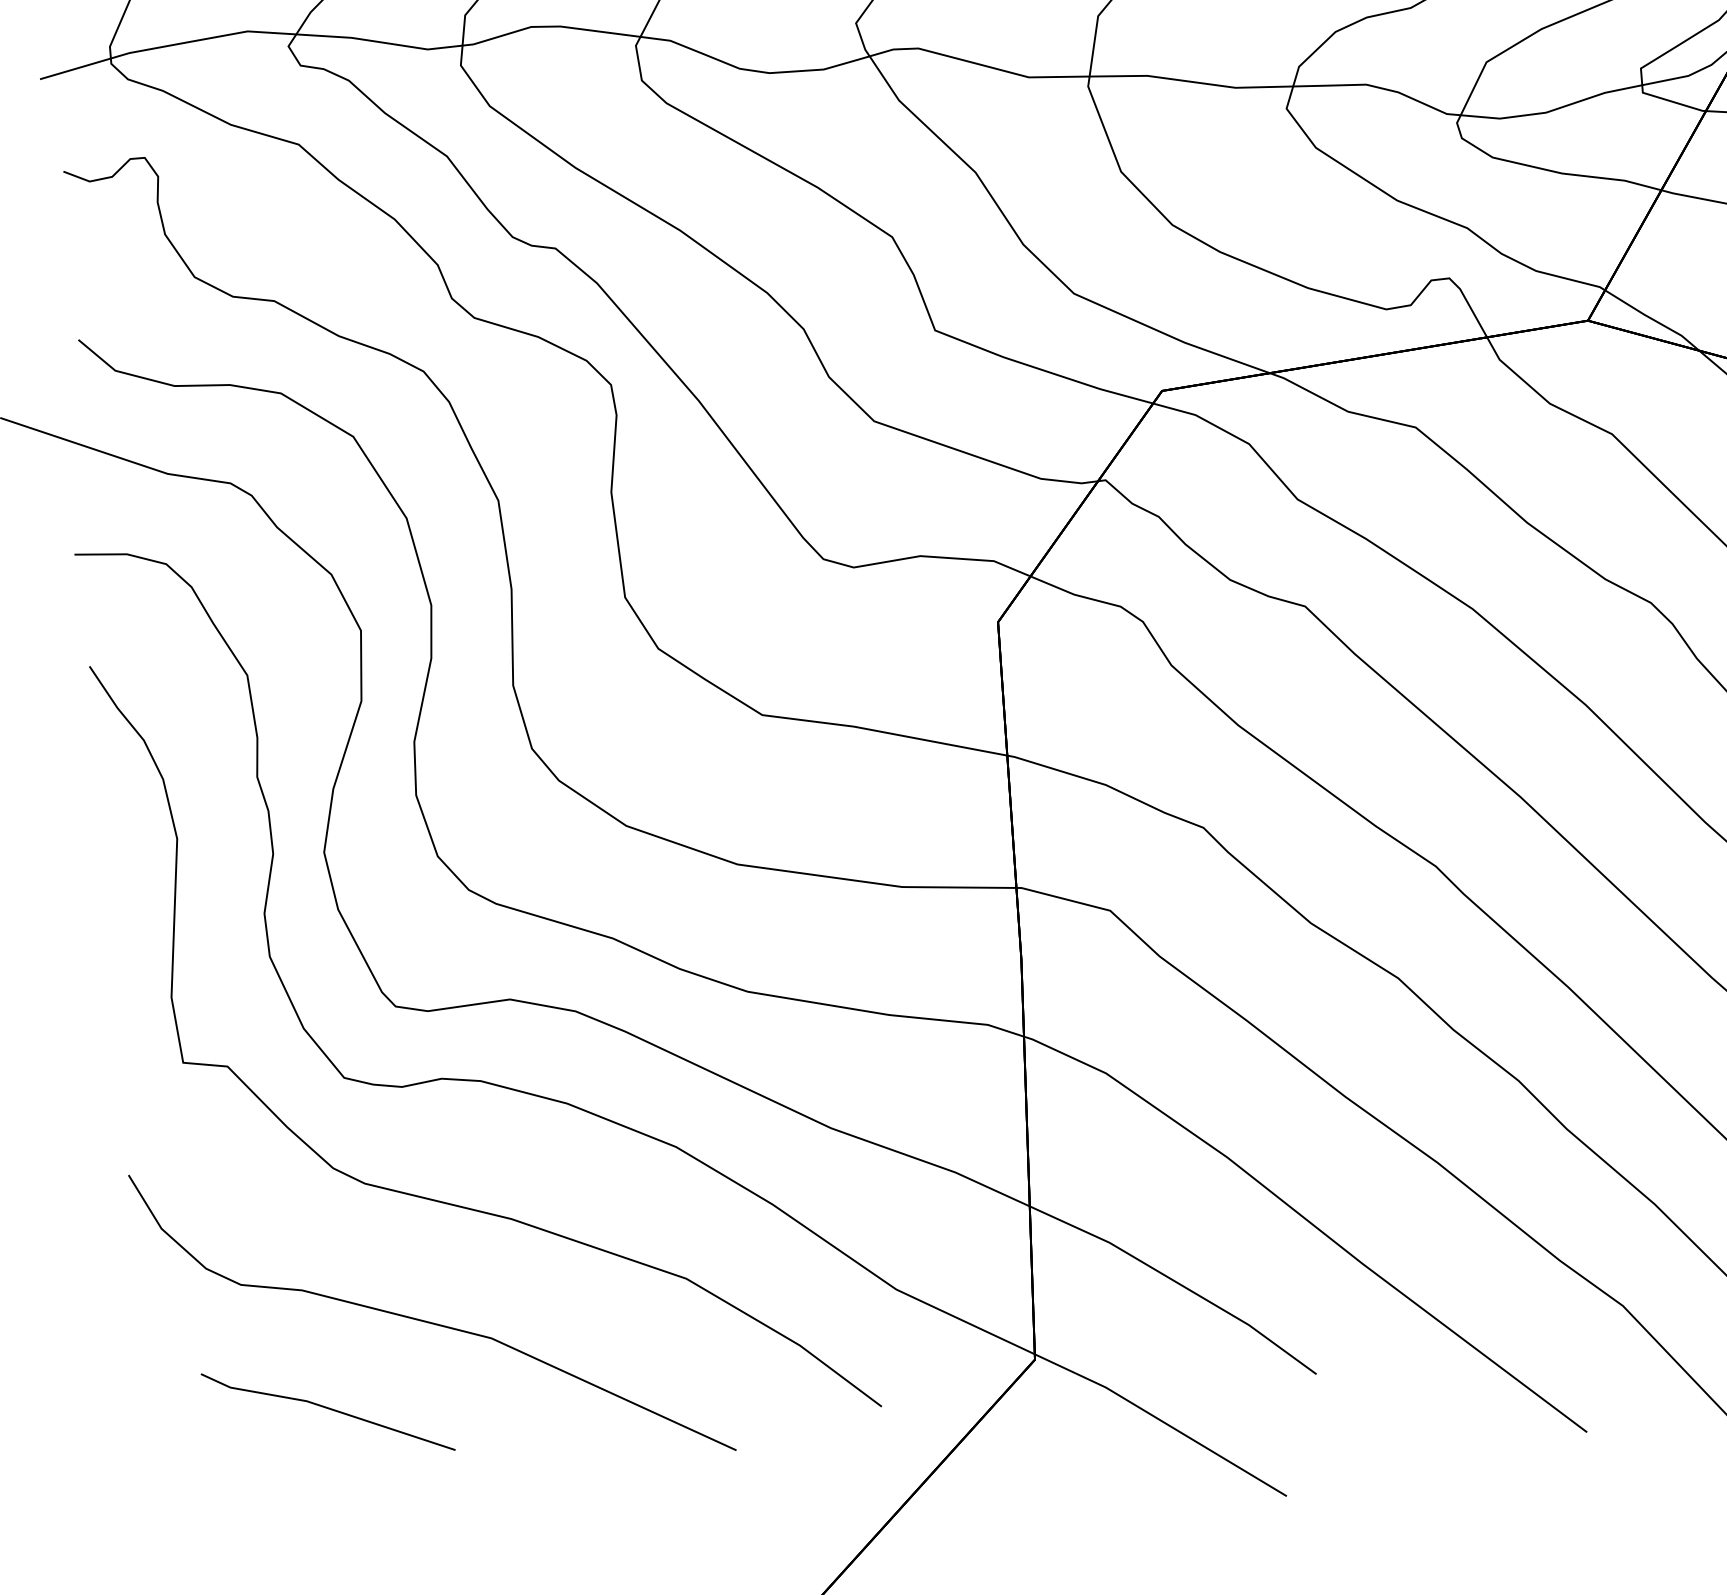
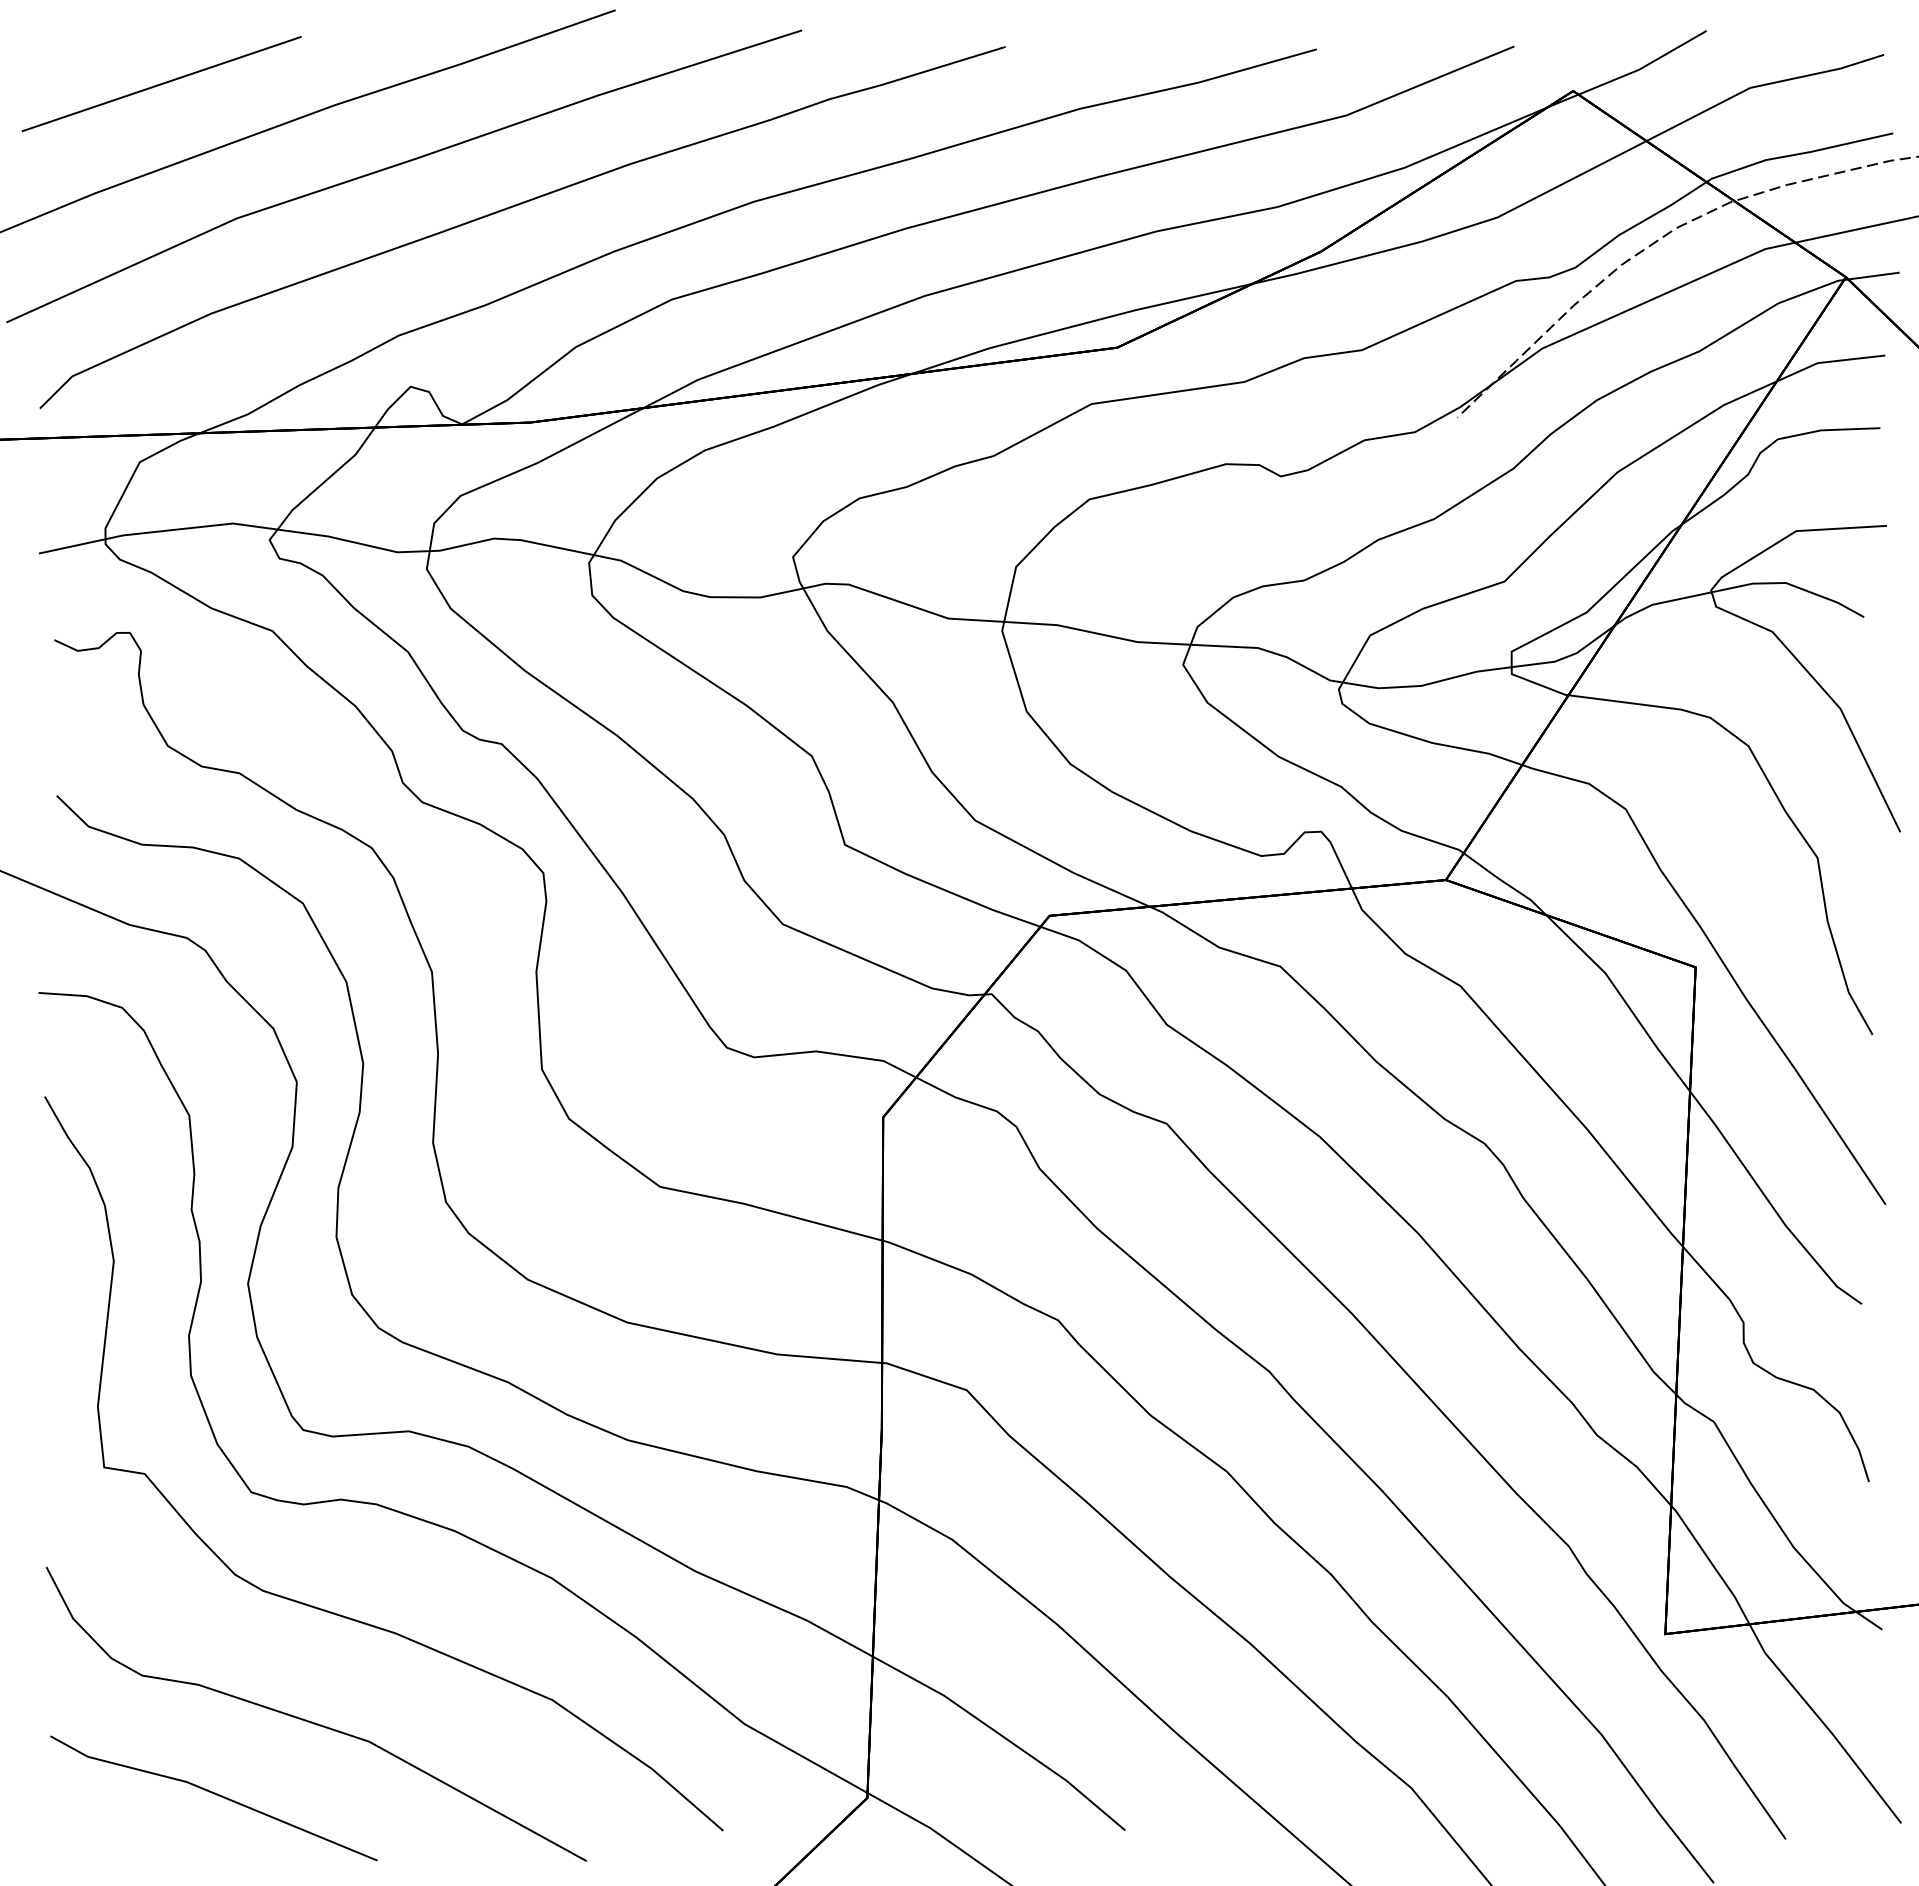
part: (327, 1412) -> (213, 1798), size x1.43

